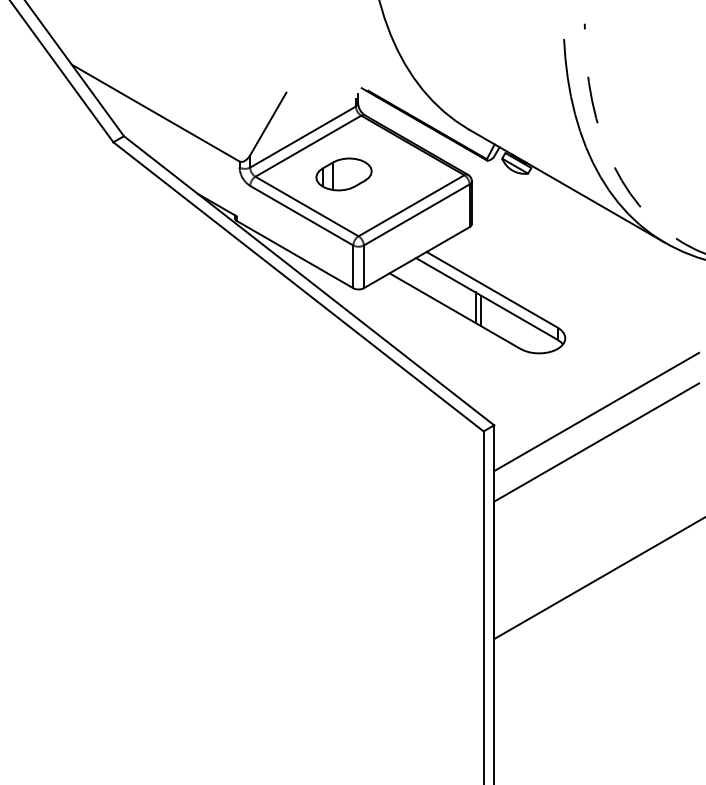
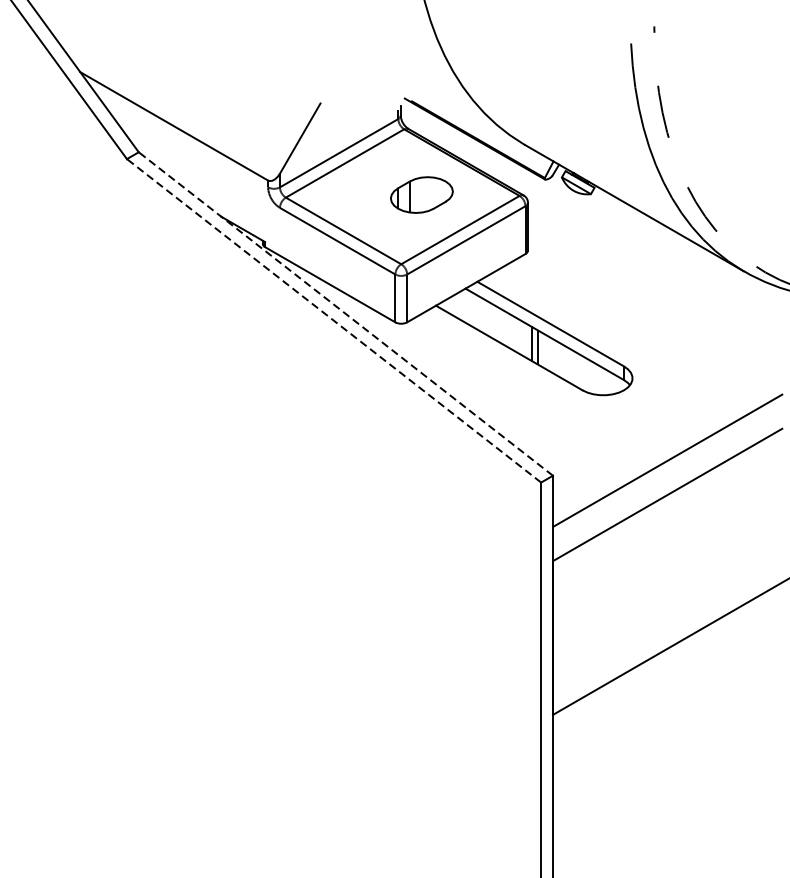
part: (343, 174) -> (421, 195), moved
line: (309, 280) -> (346, 313), solid -> dashed
line: (298, 286) -> (334, 320), solid -> dashed

